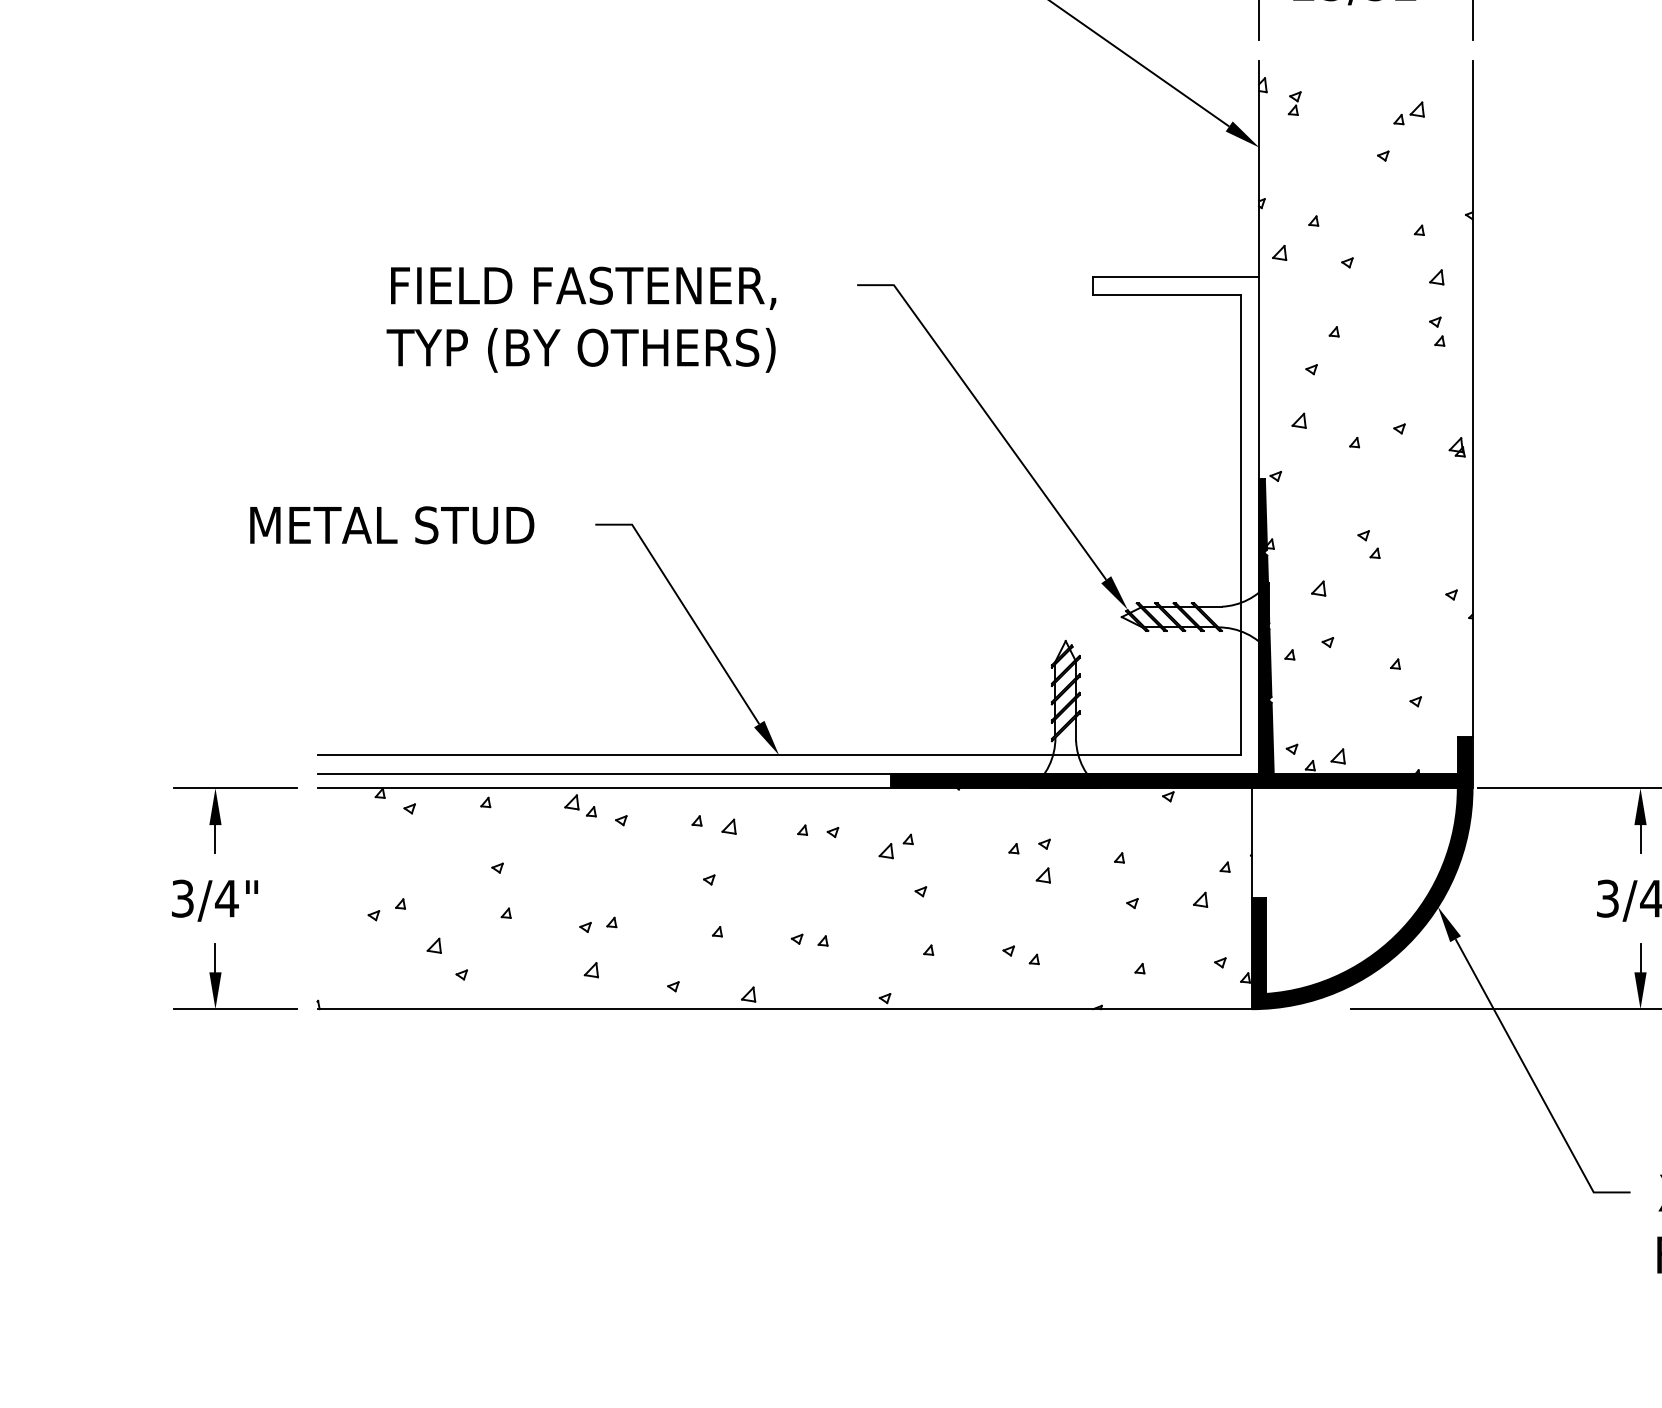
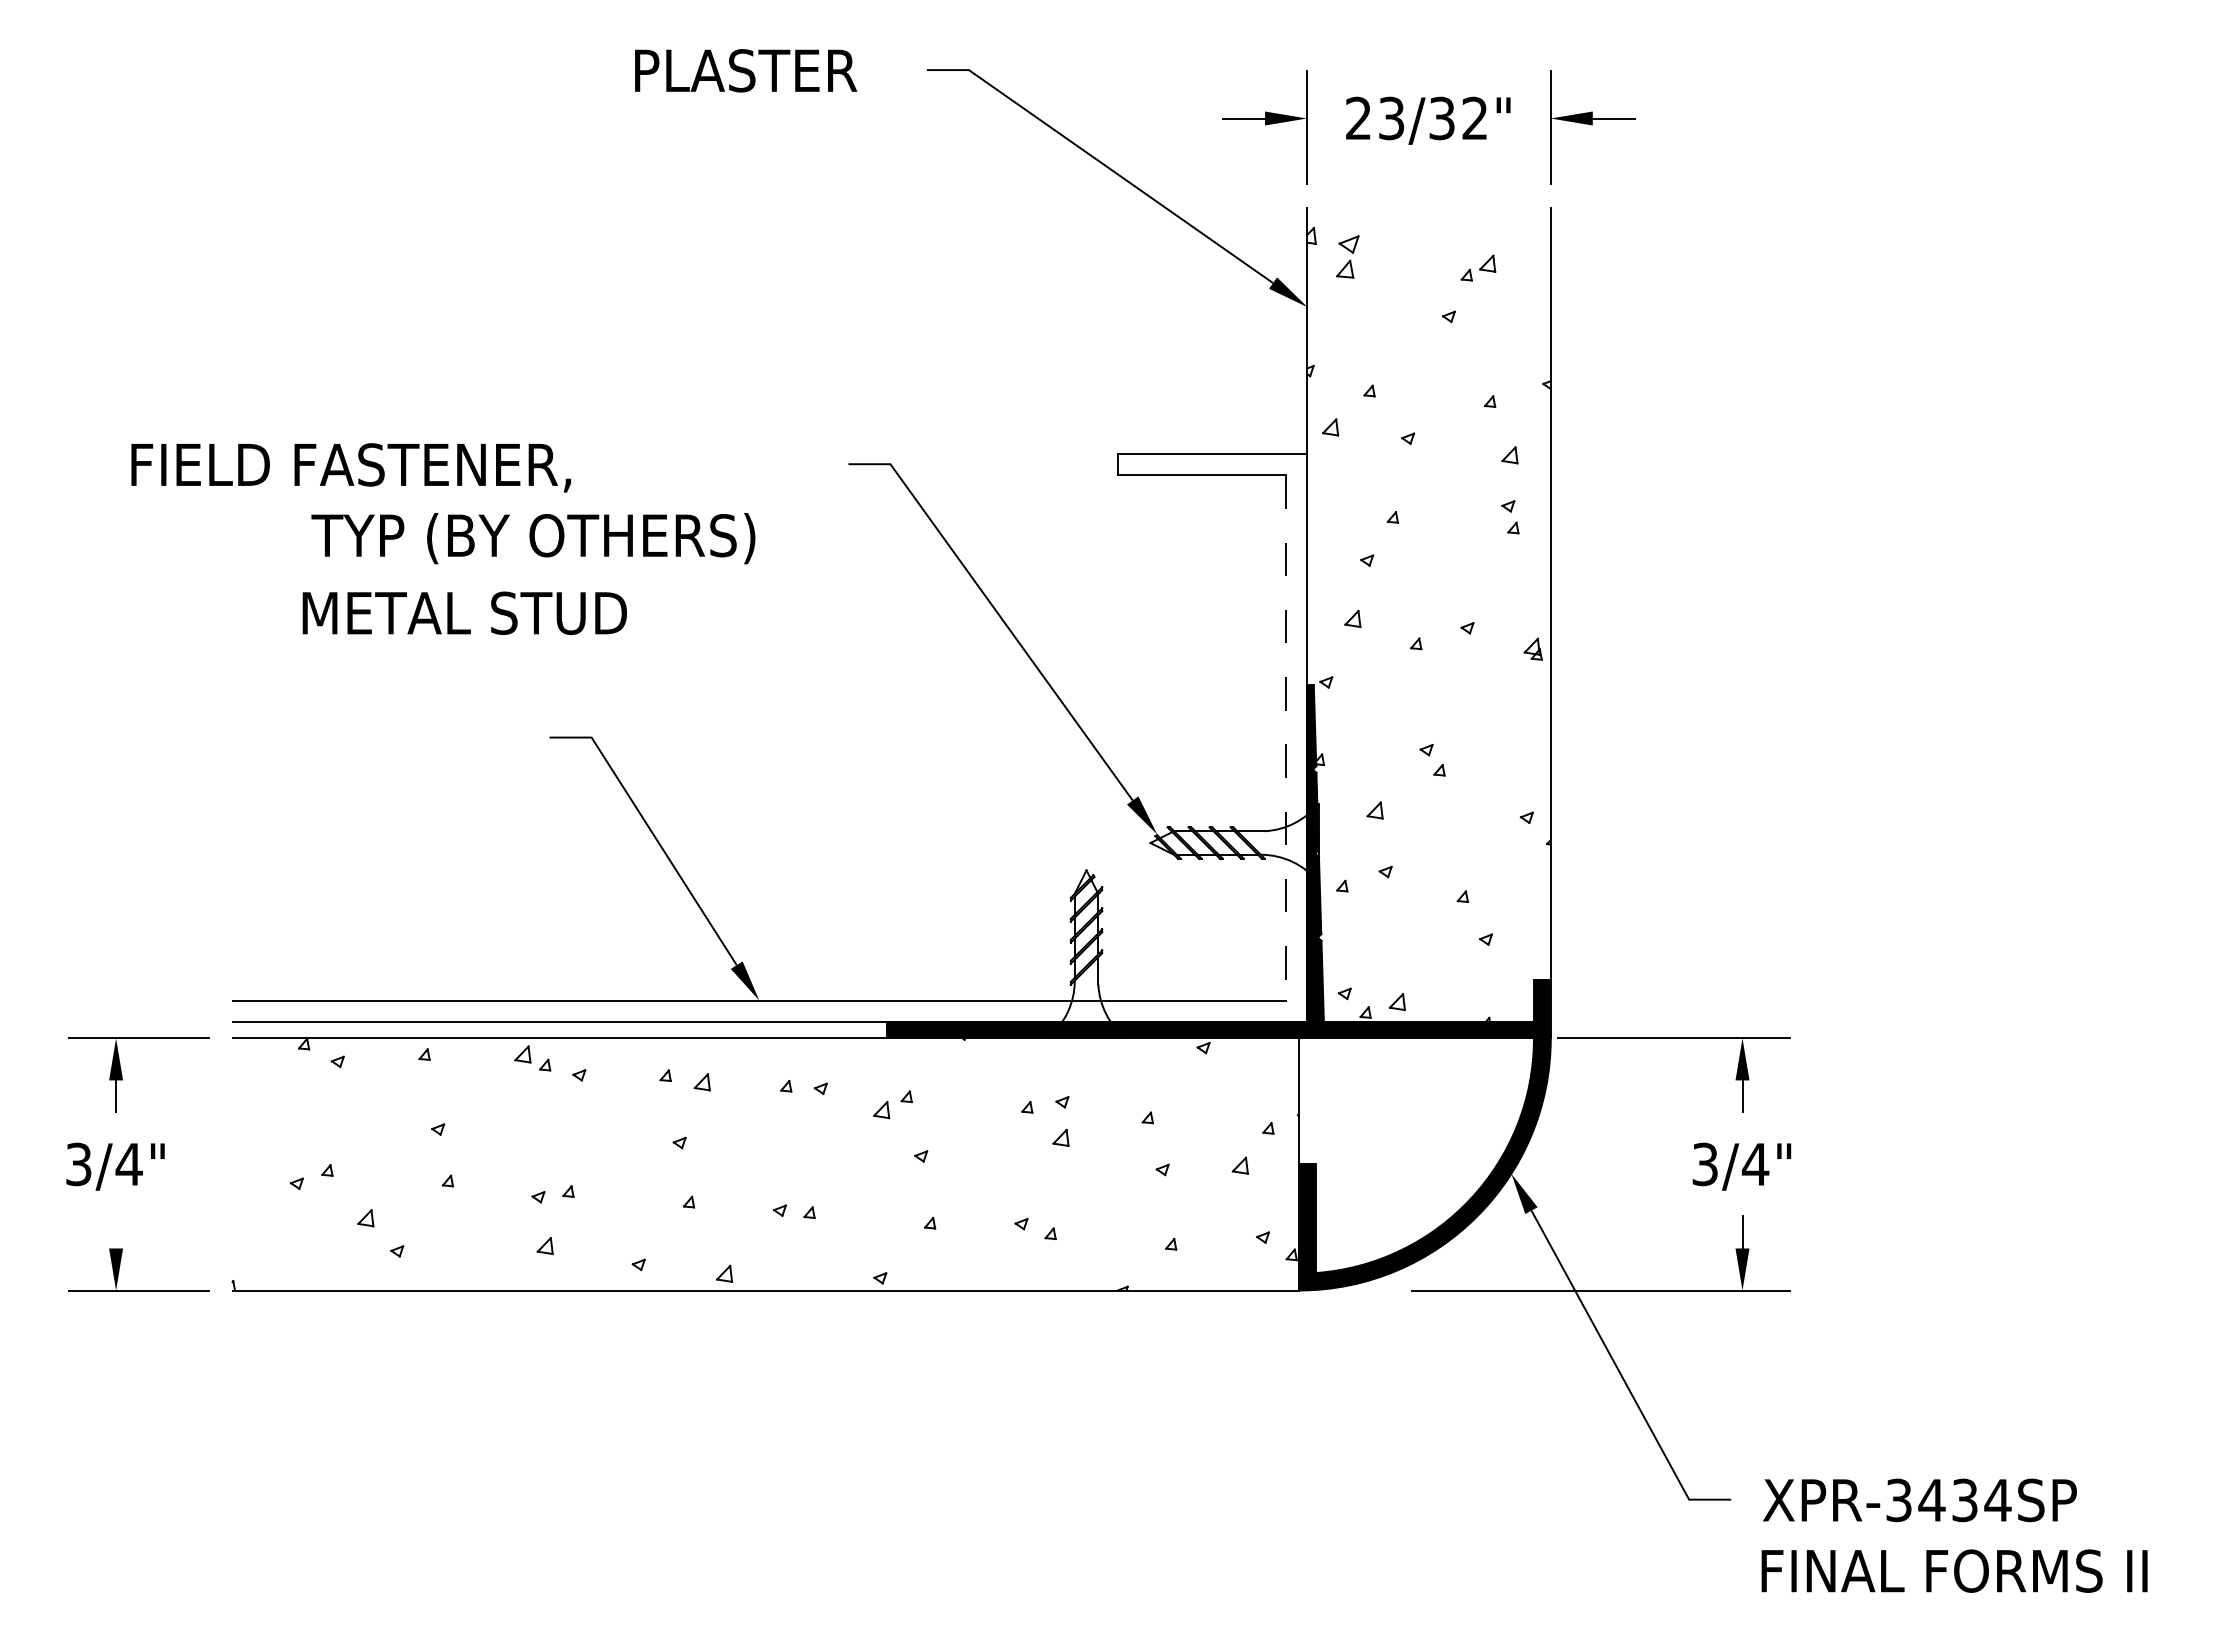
part: (1294, 103) -> (1347, 256), size x1.6
text: (582, 288) -> (350, 467), moved
text: (391, 524) -> (464, 612), moved
line: (1240, 525) -> (1286, 738), solid -> dashed
line: (215, 958) -> (116, 1232), removed

